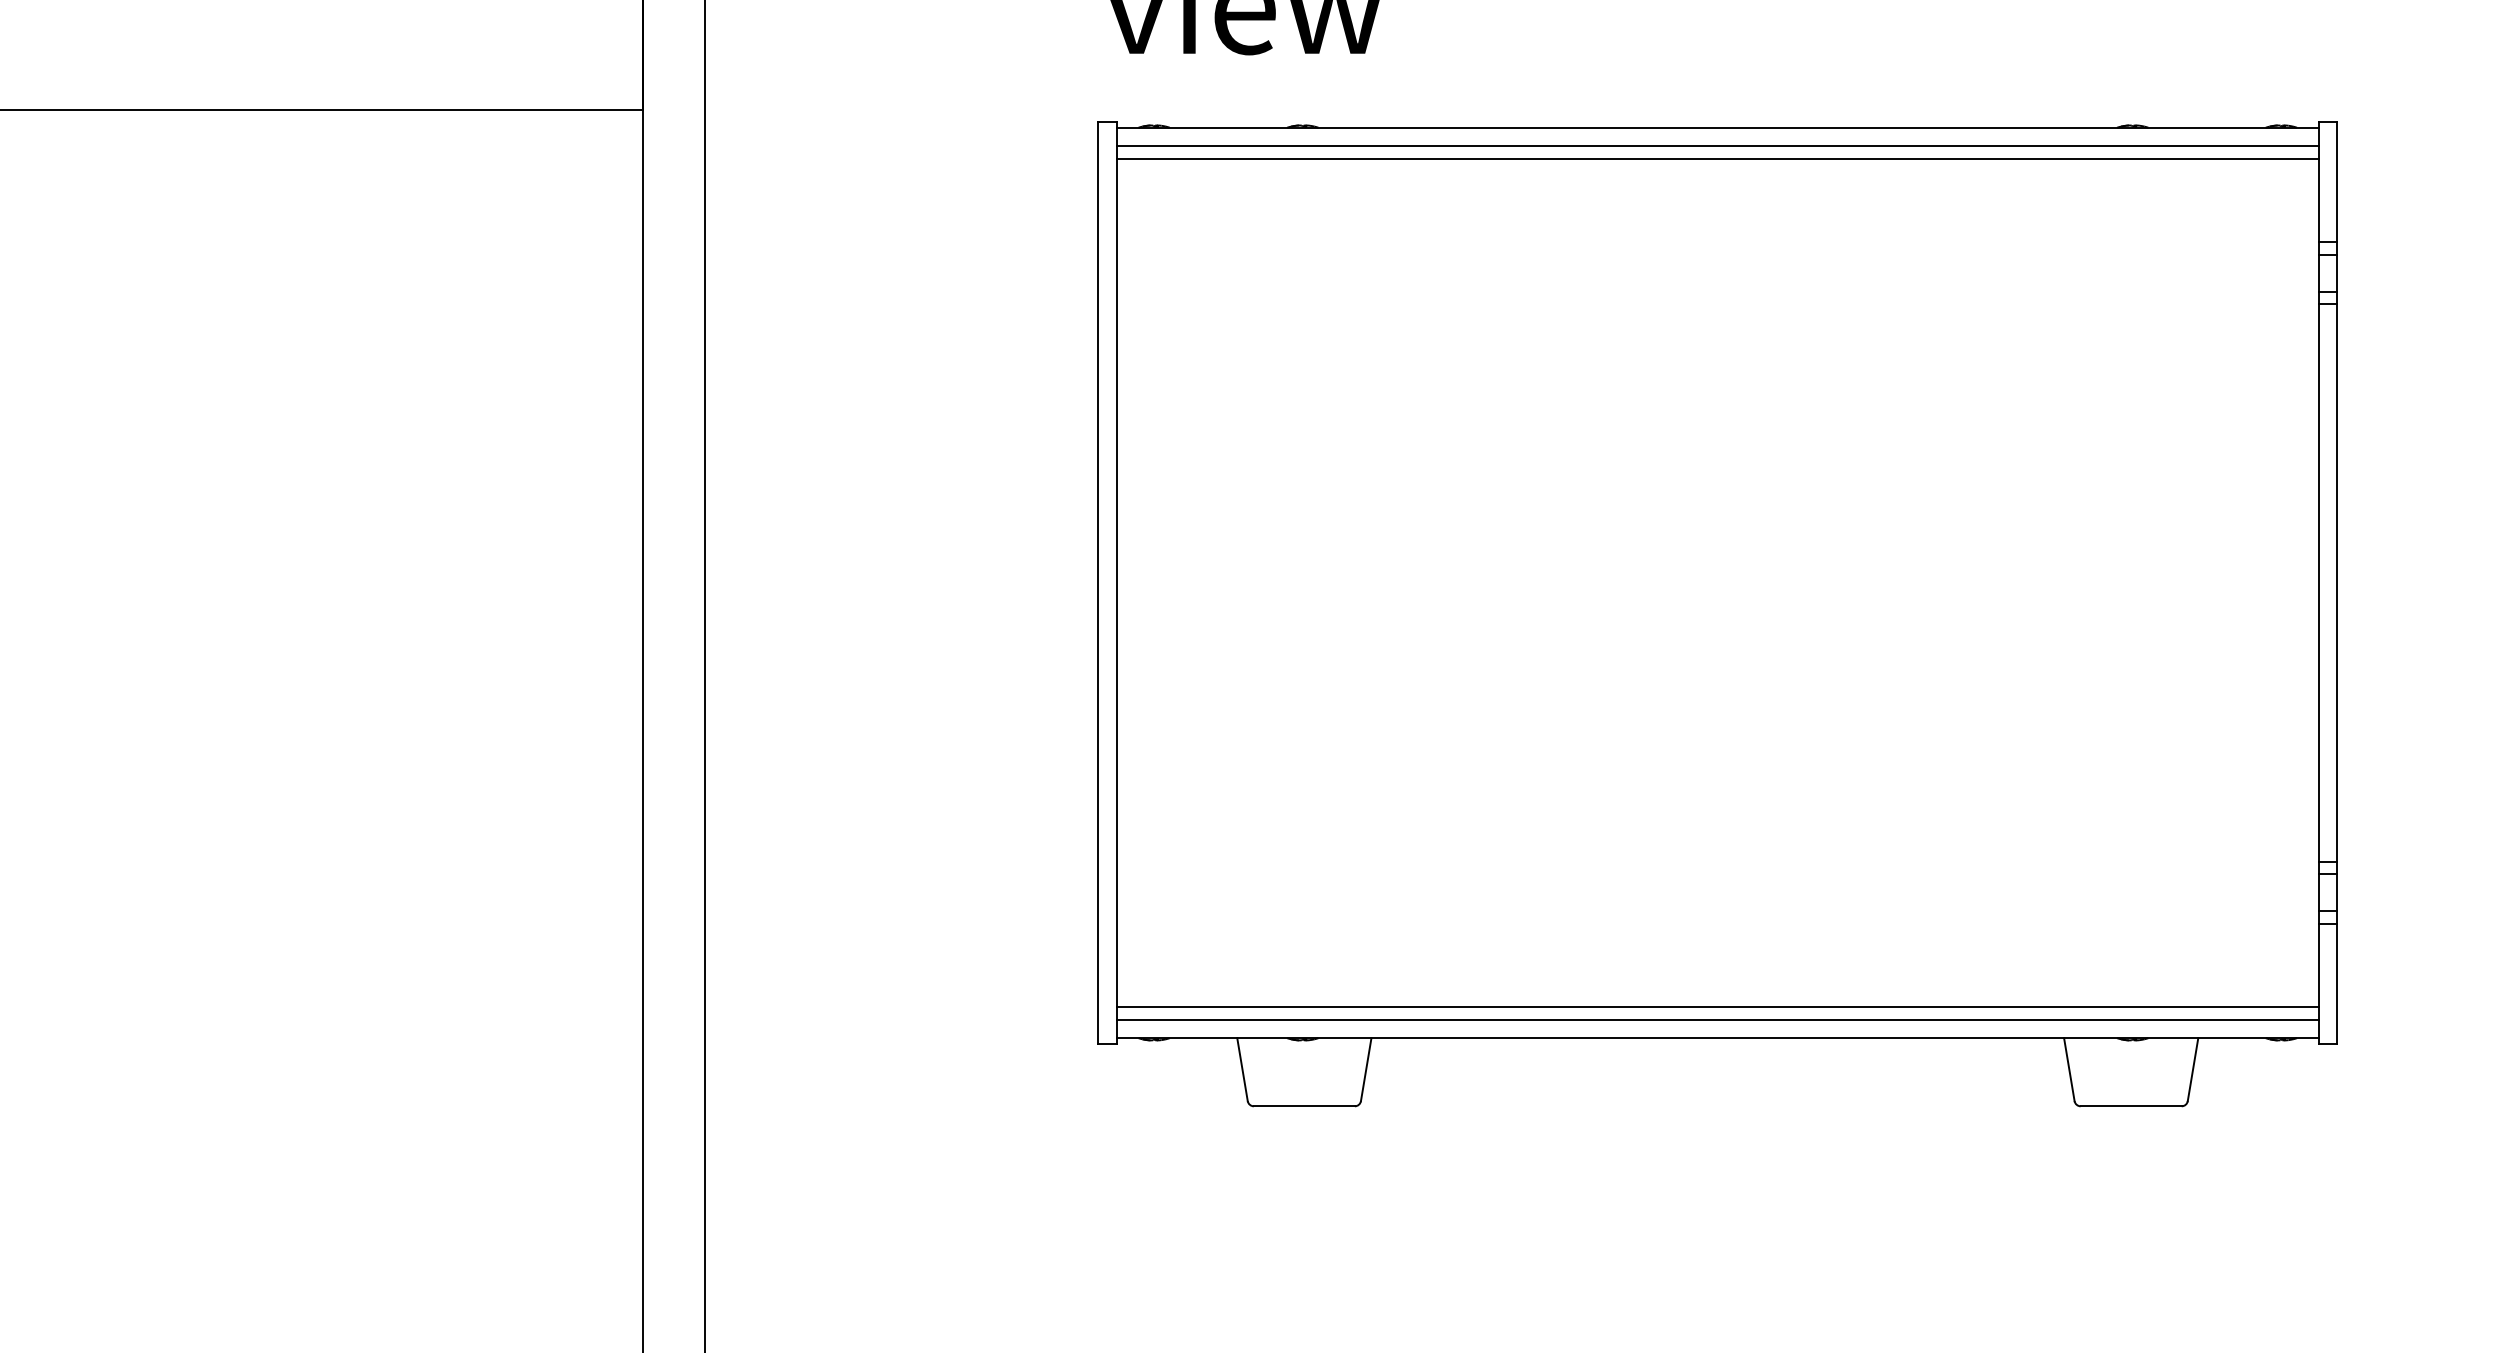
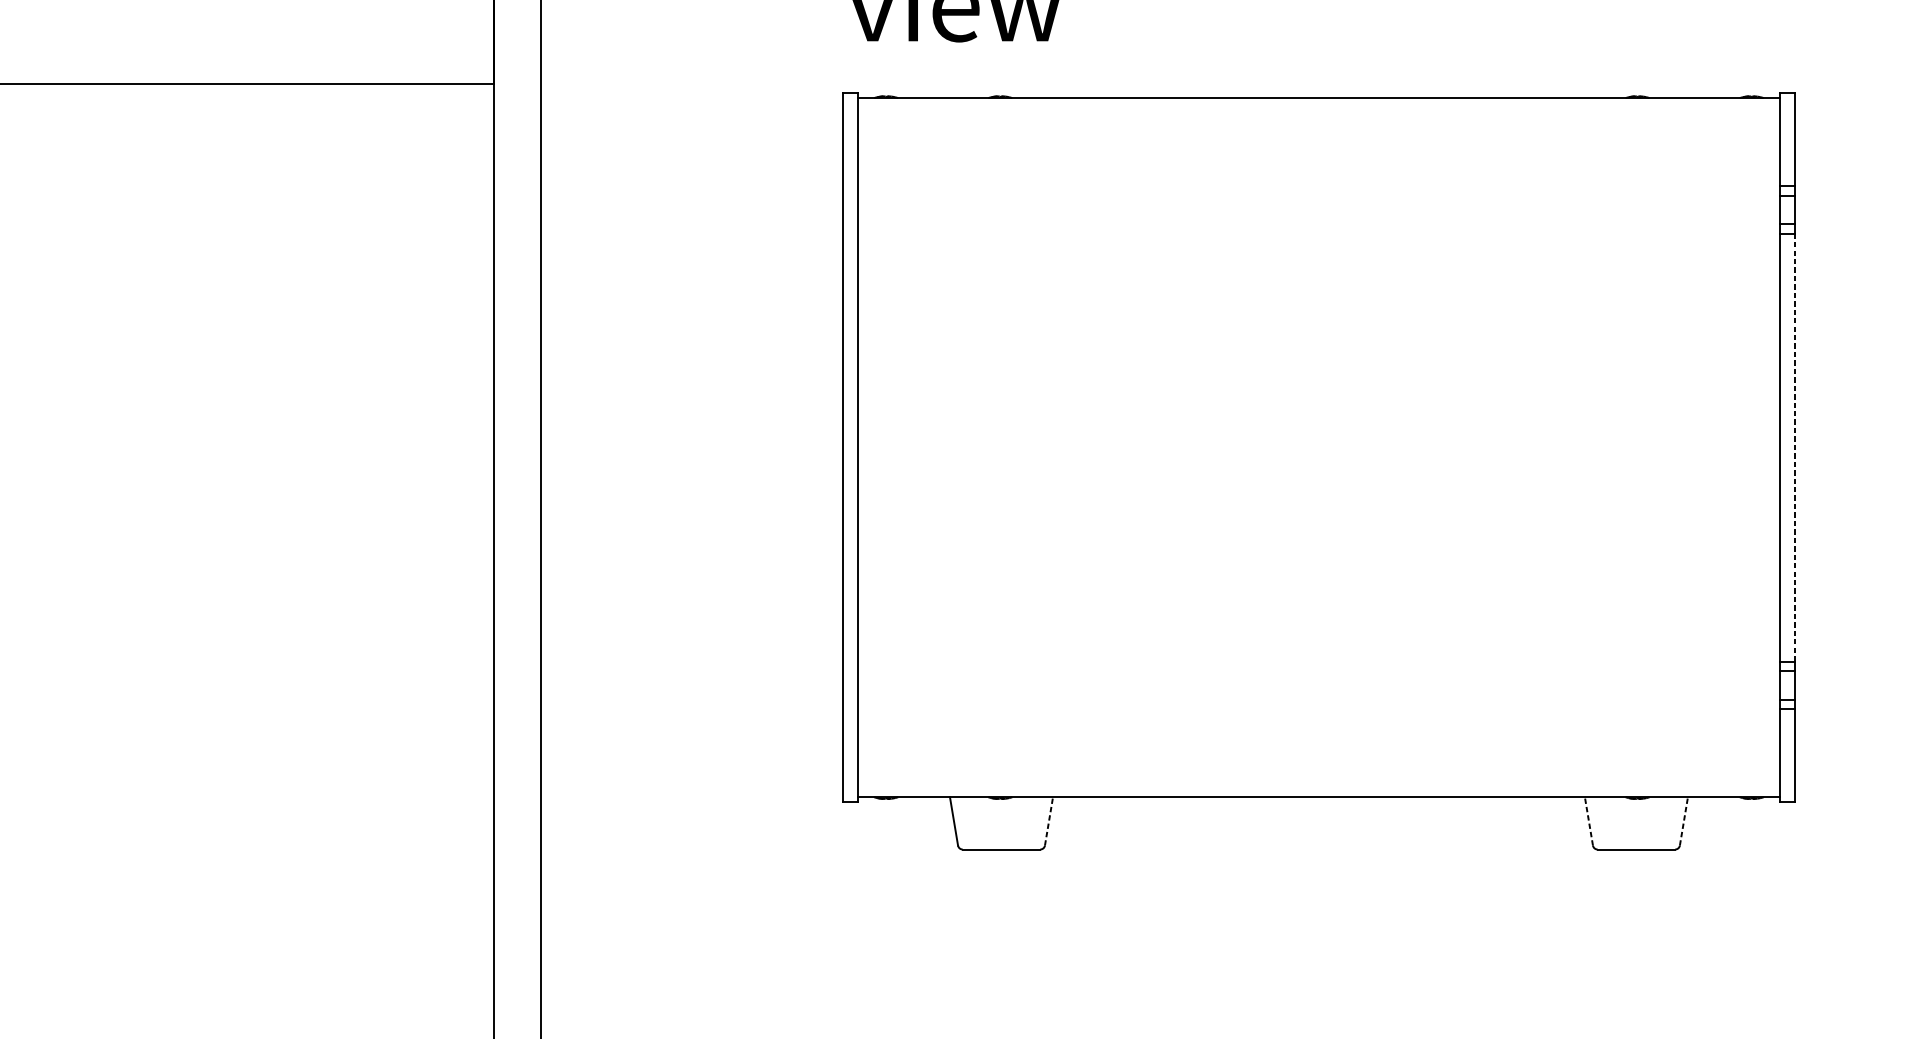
line: (1717, 146) -> (1318, 112), removed
line: (1717, 158) -> (1318, 121), removed
line: (2337, 582) -> (1794, 447), solid -> dashed
line: (1717, 1007) -> (1318, 773), removed
line: (1717, 1019) -> (1318, 782), removed
line: (1366, 1069) -> (1049, 821), solid -> dashed
line: (2069, 1069) -> (1589, 821), solid -> dashed
line: (2193, 1069) -> (1684, 821), solid -> dashed

